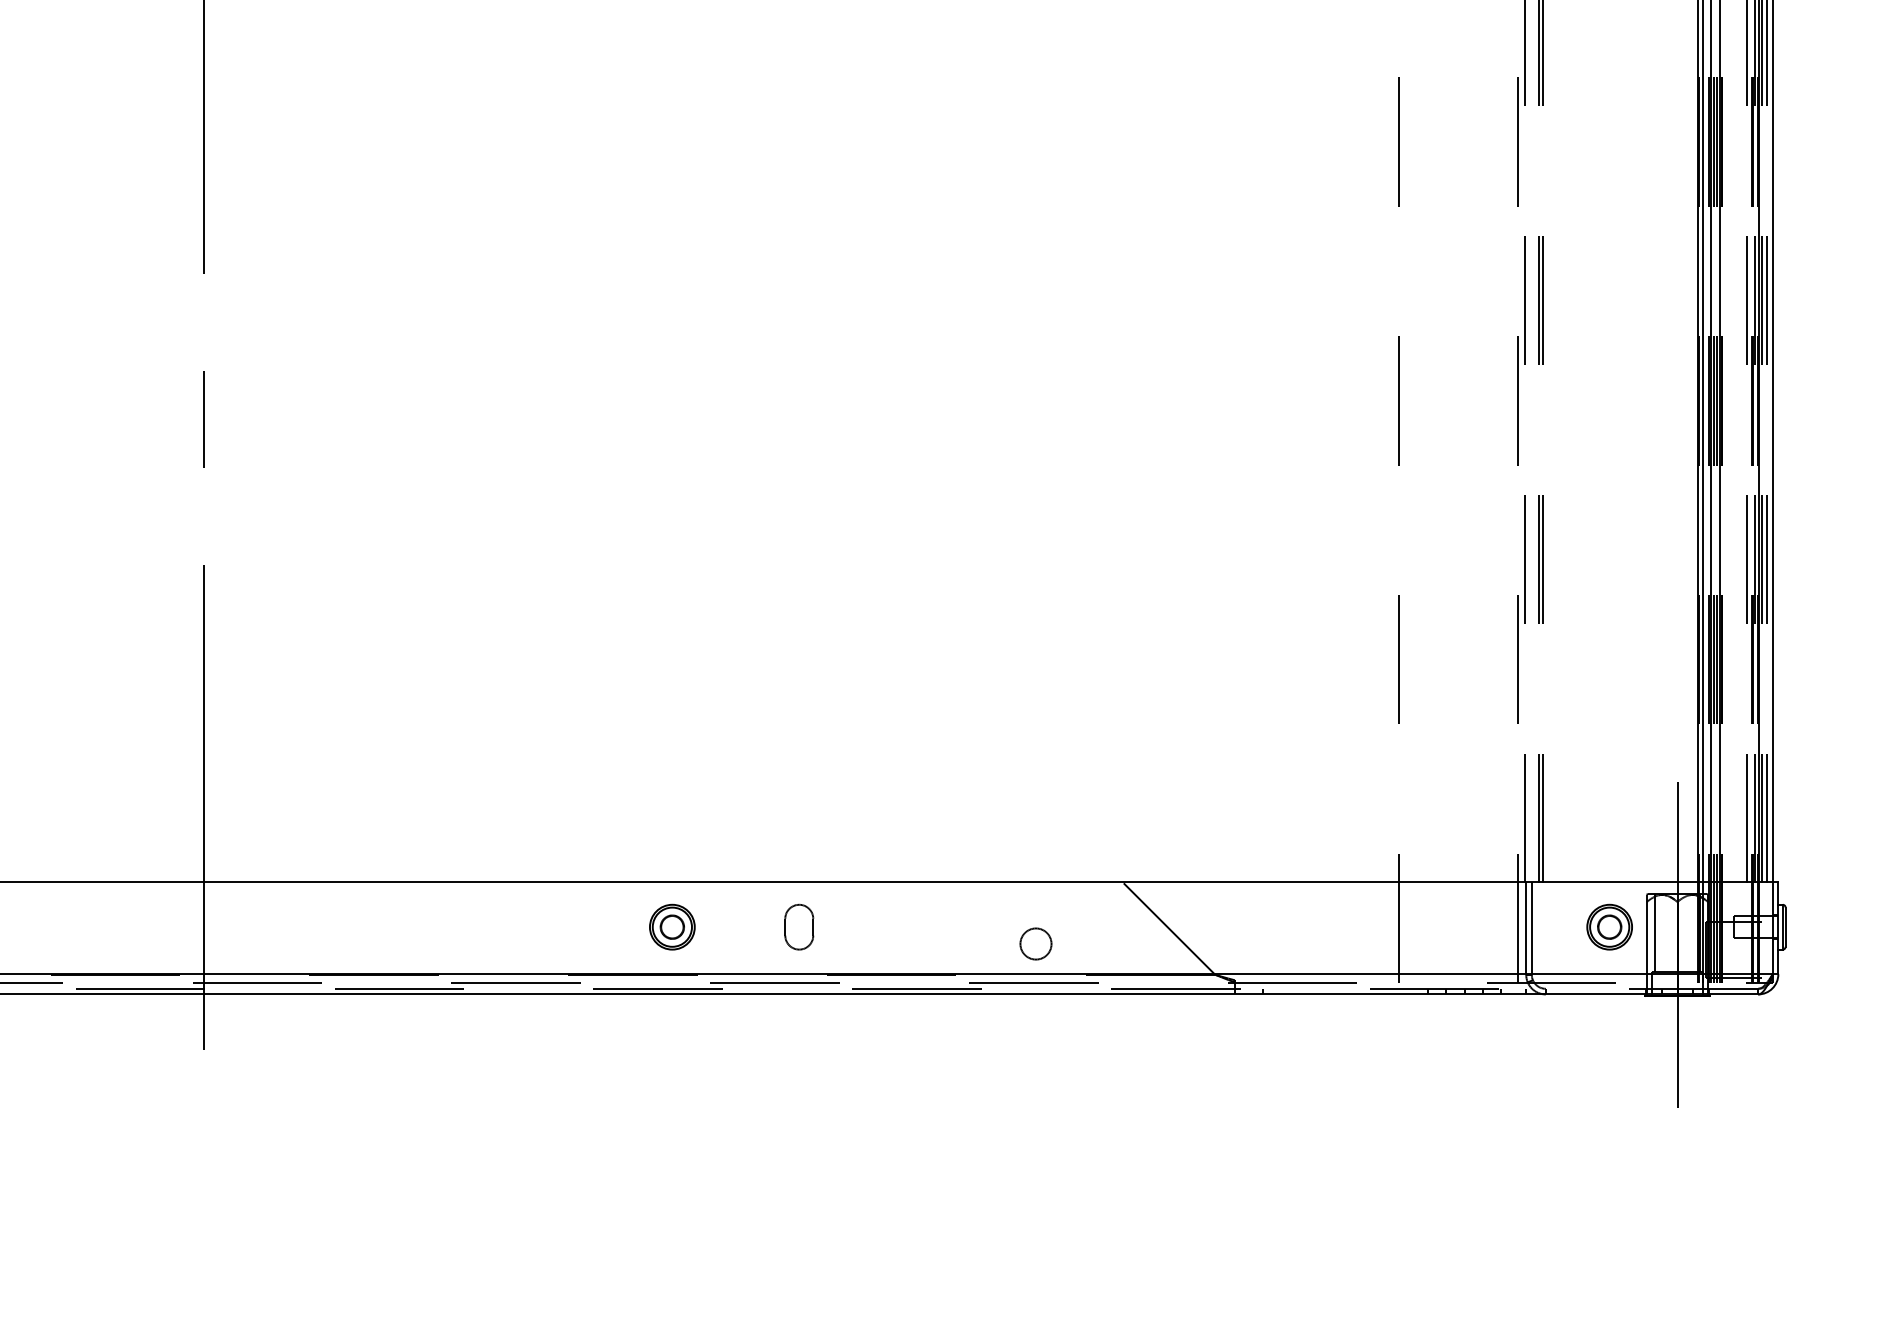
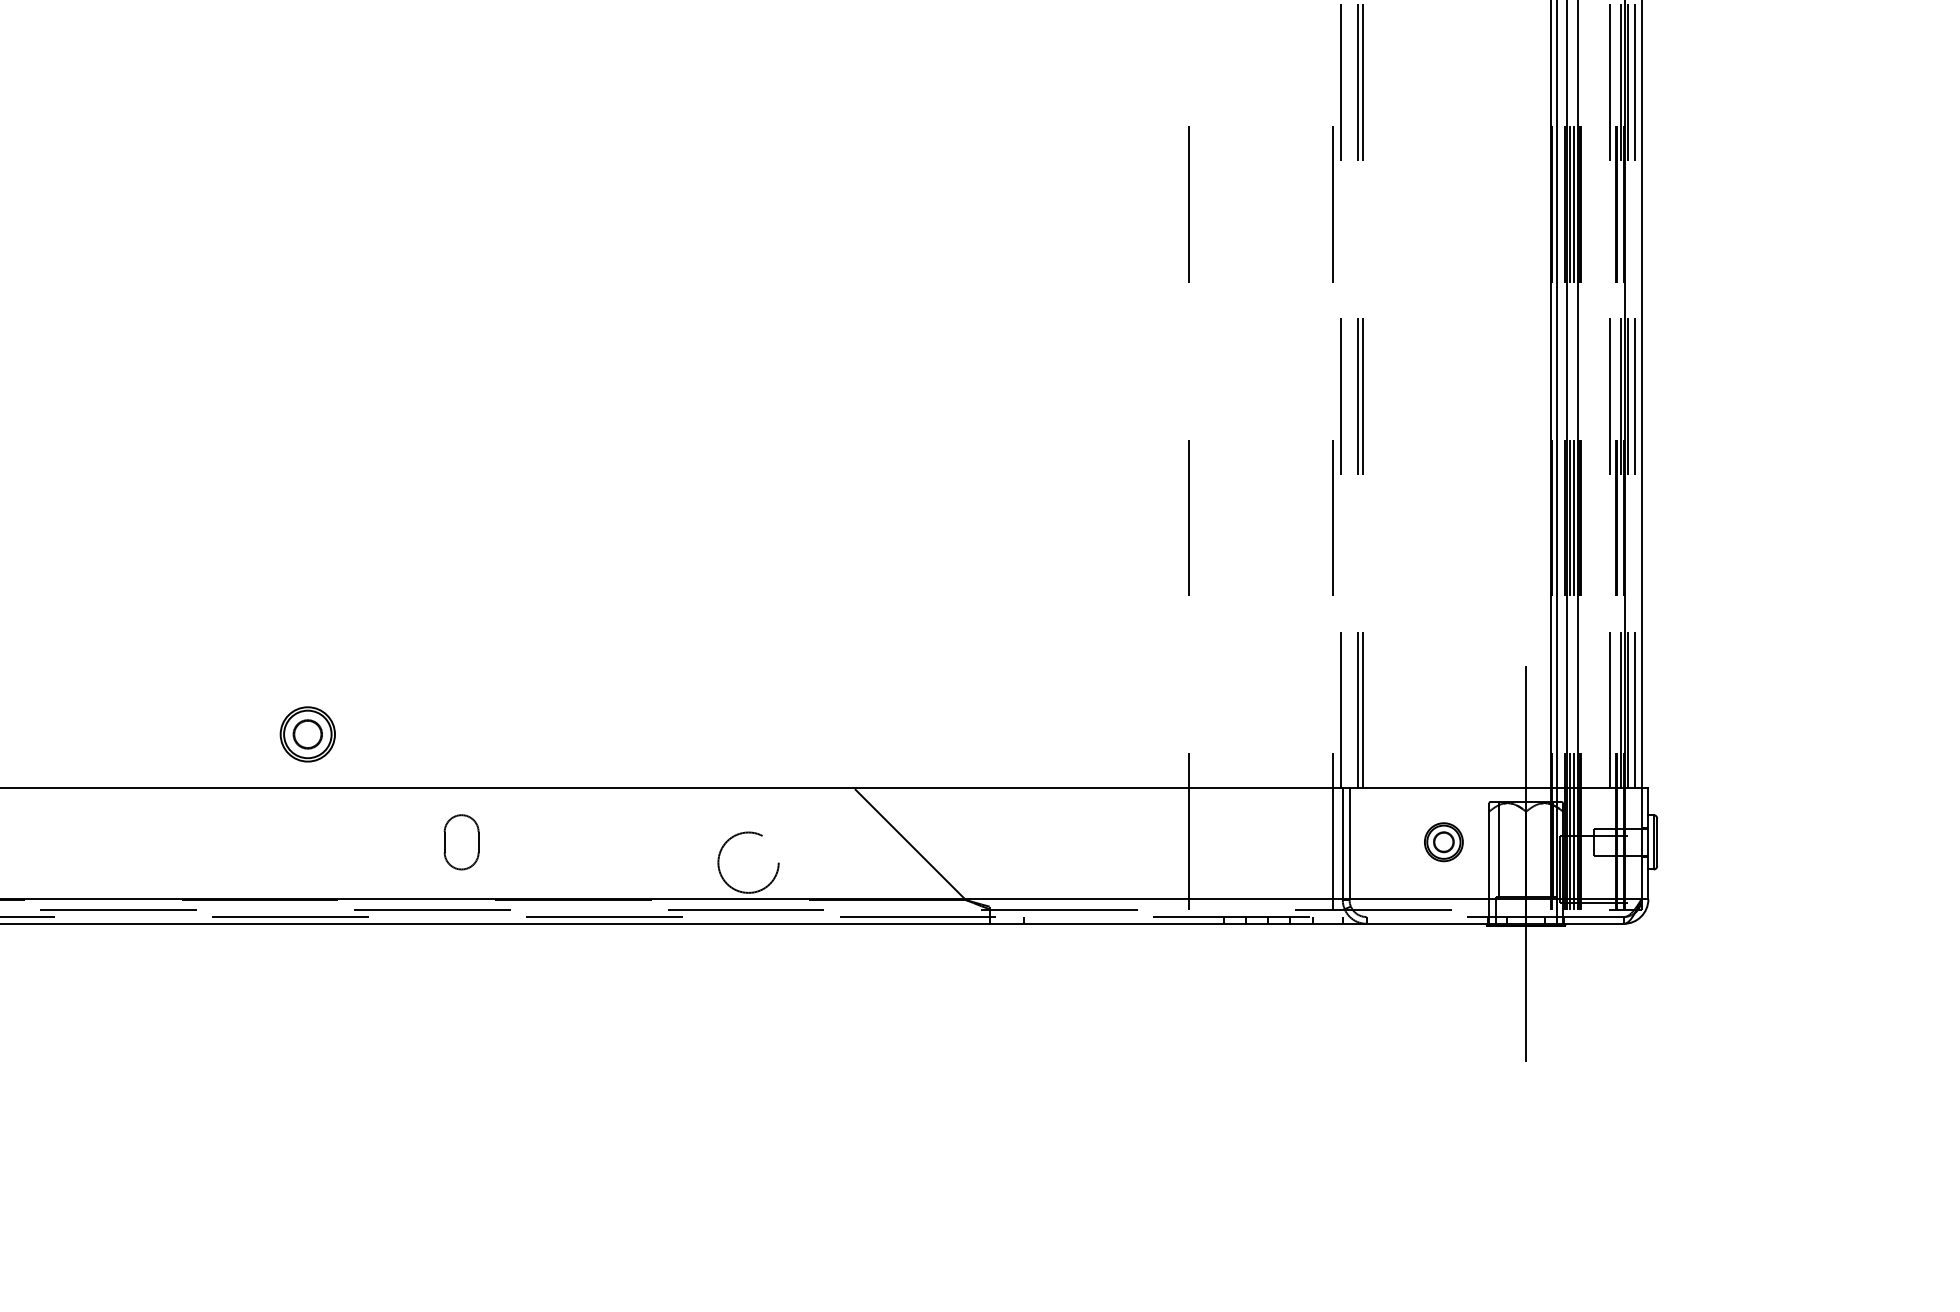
part: (672, 926) -> (307, 733), moved
part: (1609, 926) -> (1443, 841), size x0.7
circle: (1035, 943) -> (747, 862), size x1.6

